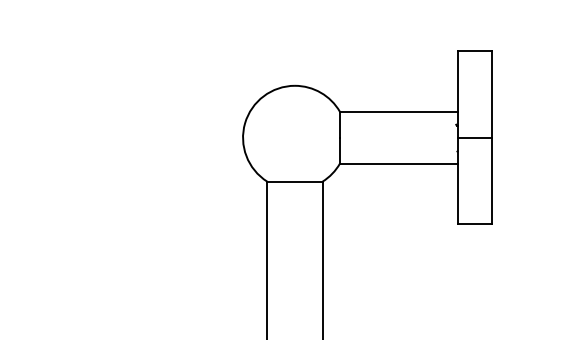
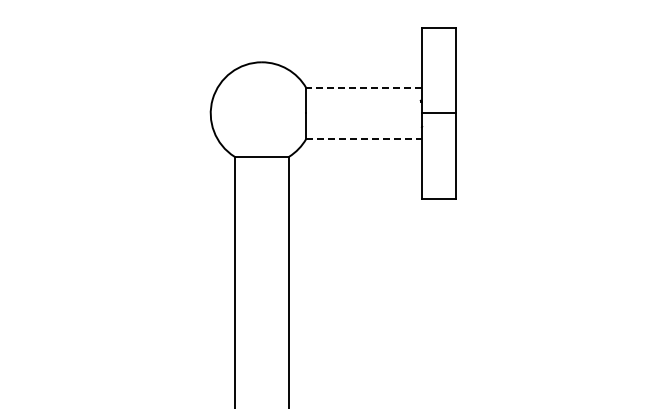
line: (399, 111) -> (364, 87), solid -> dashed
line: (399, 164) -> (364, 139), solid -> dashed

